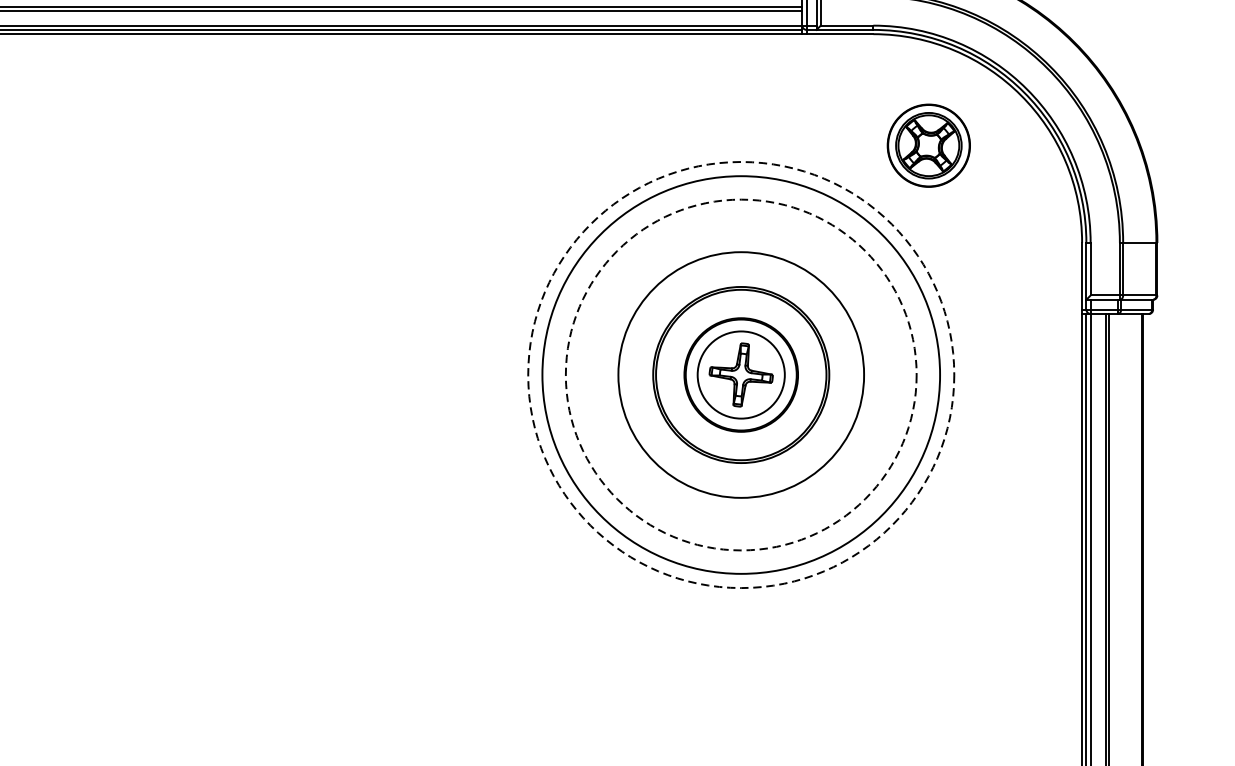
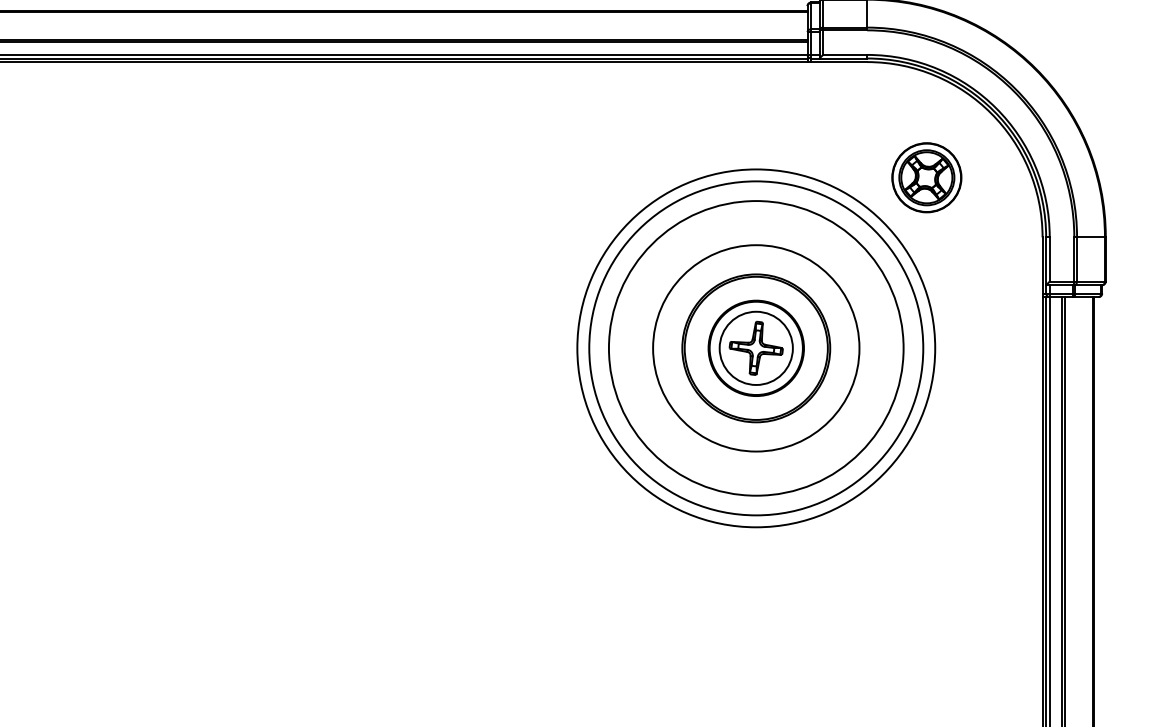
part: (928, 145) -> (926, 177), moved
circle: (740, 375) -> (755, 348), dashed -> solid
circle: (741, 375) -> (756, 348), dashed -> solid

